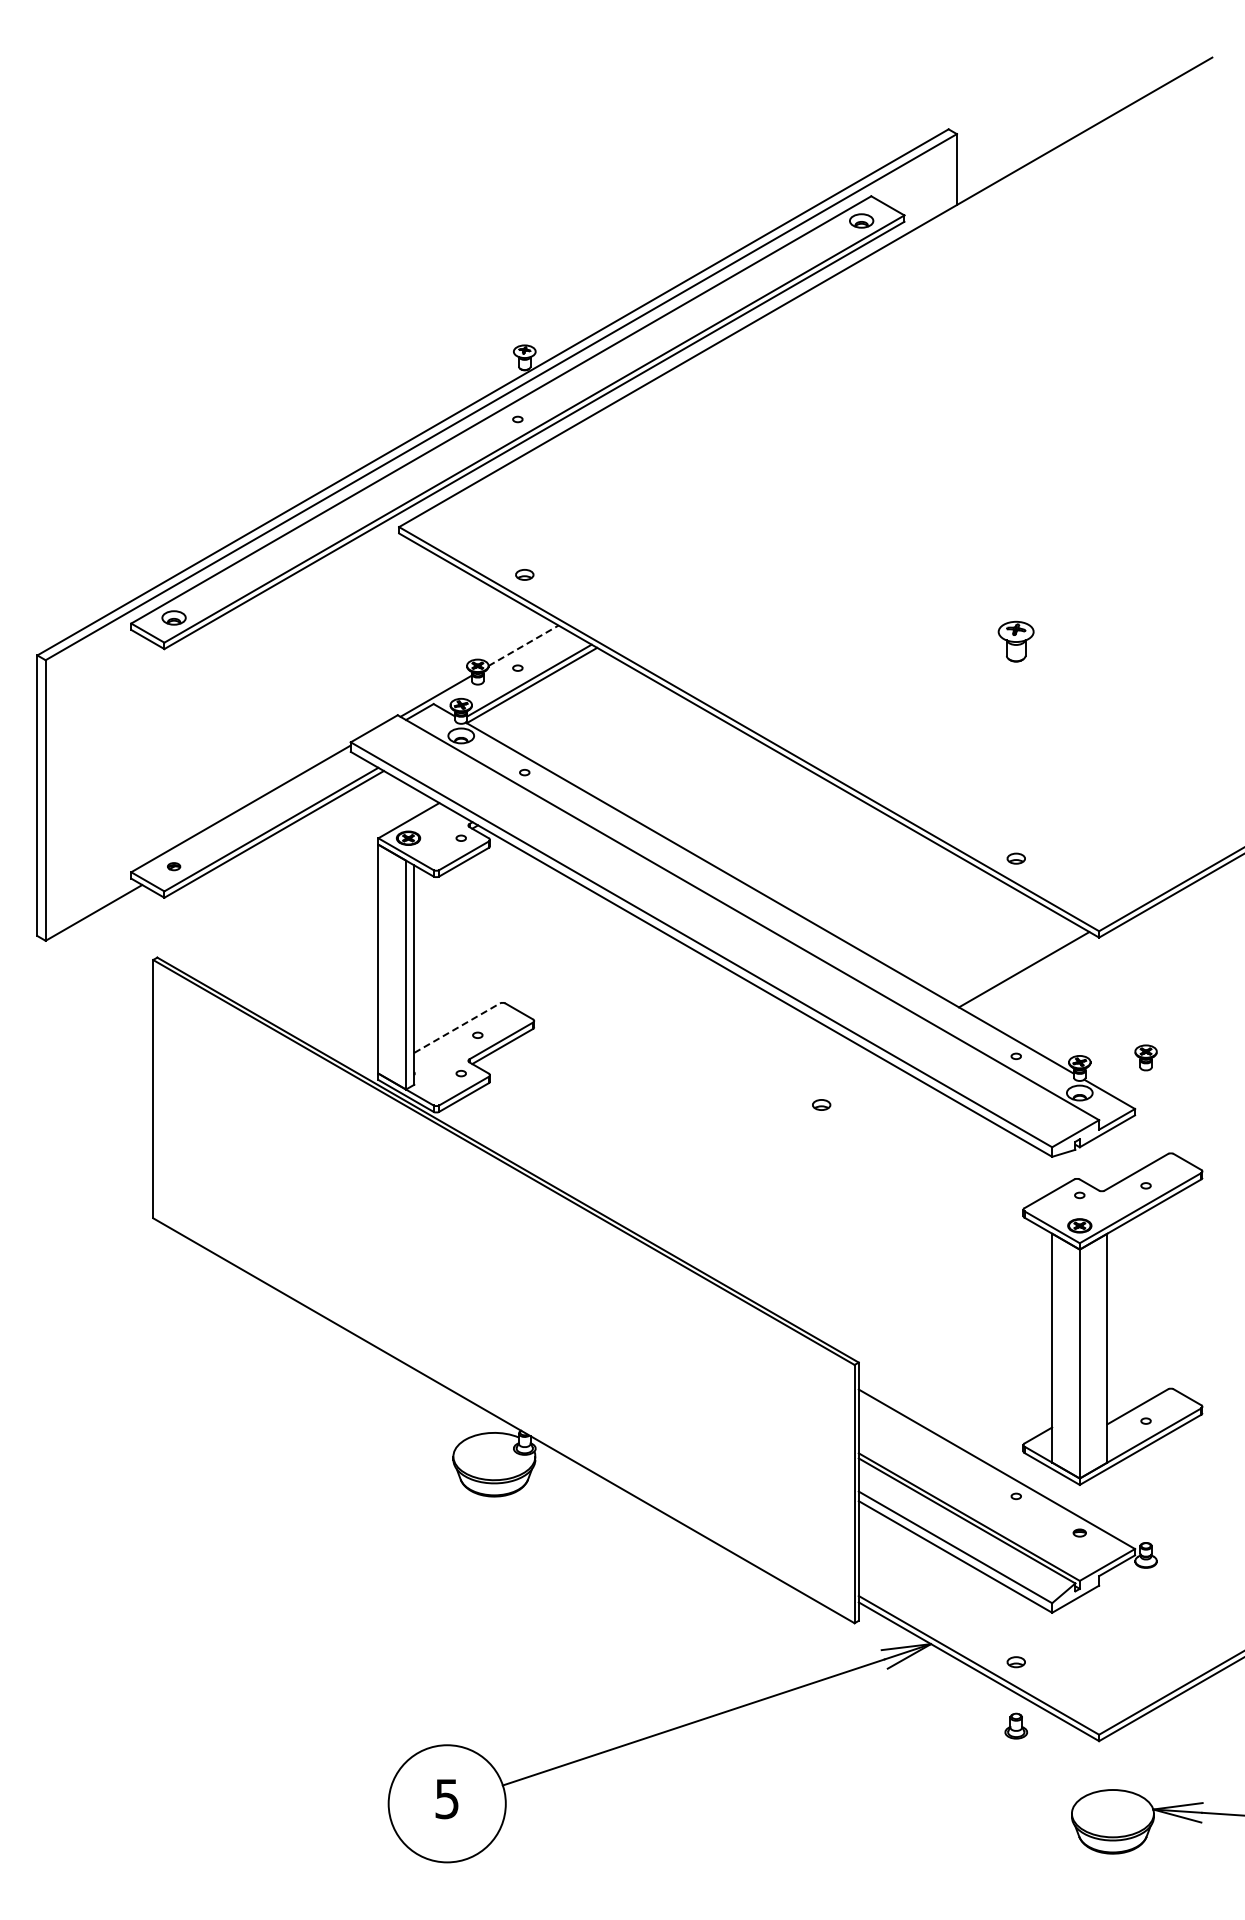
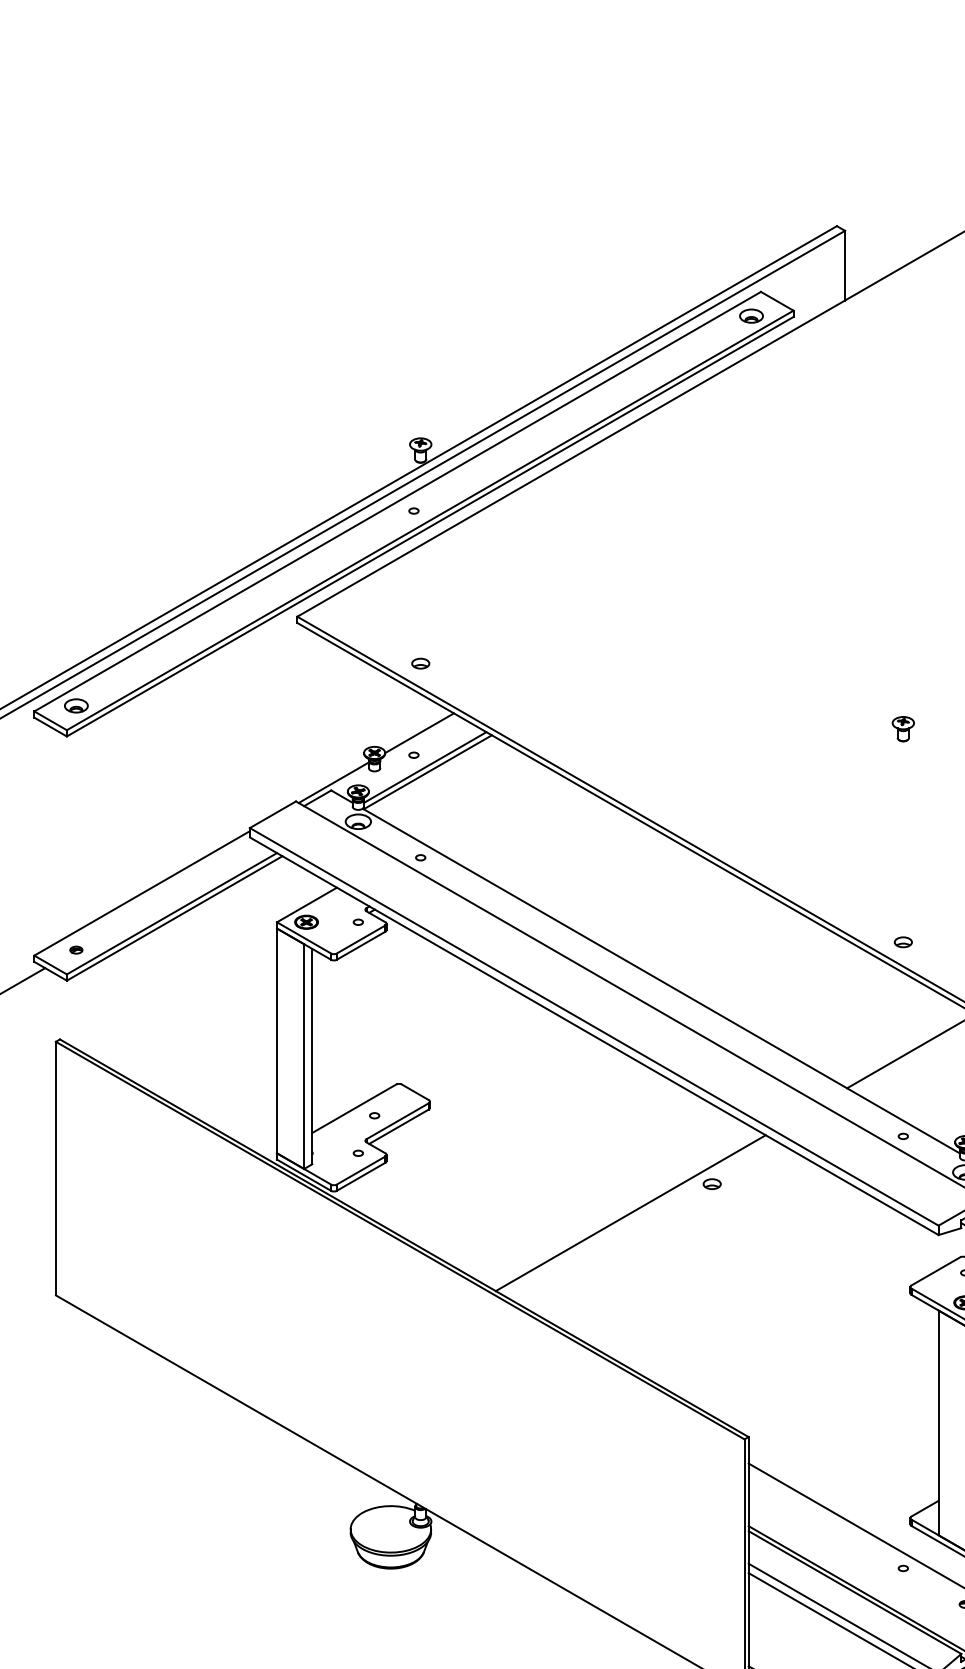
part: (1016, 641) -> (903, 729), size x0.62
line: (524, 645) -> (420, 732), dashed -> solid
line: (457, 1027) -> (354, 1108), dashed -> solid
line: (738, 1134) -> (630, 1213), added

